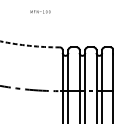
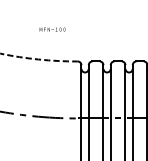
text: (40, 11) -> (52, 29), moved

